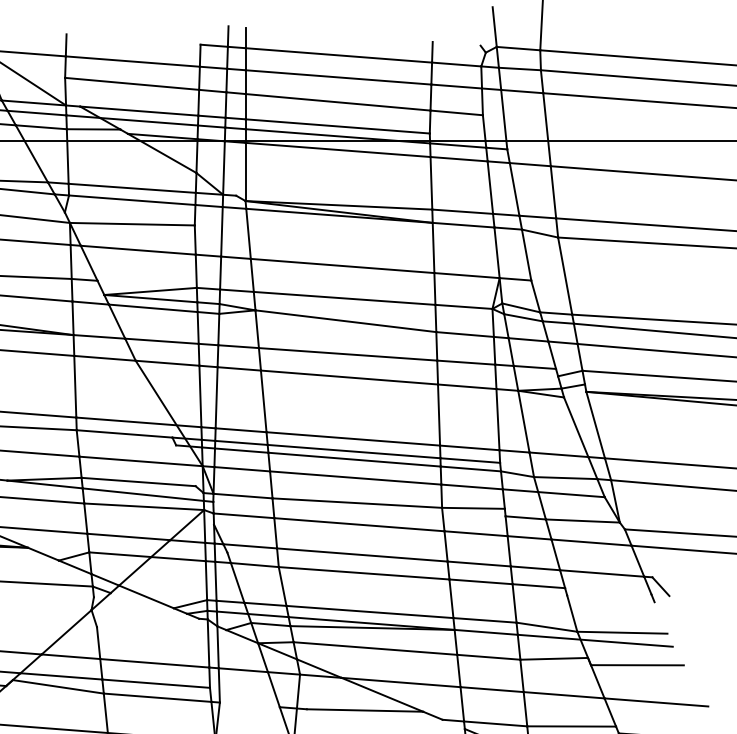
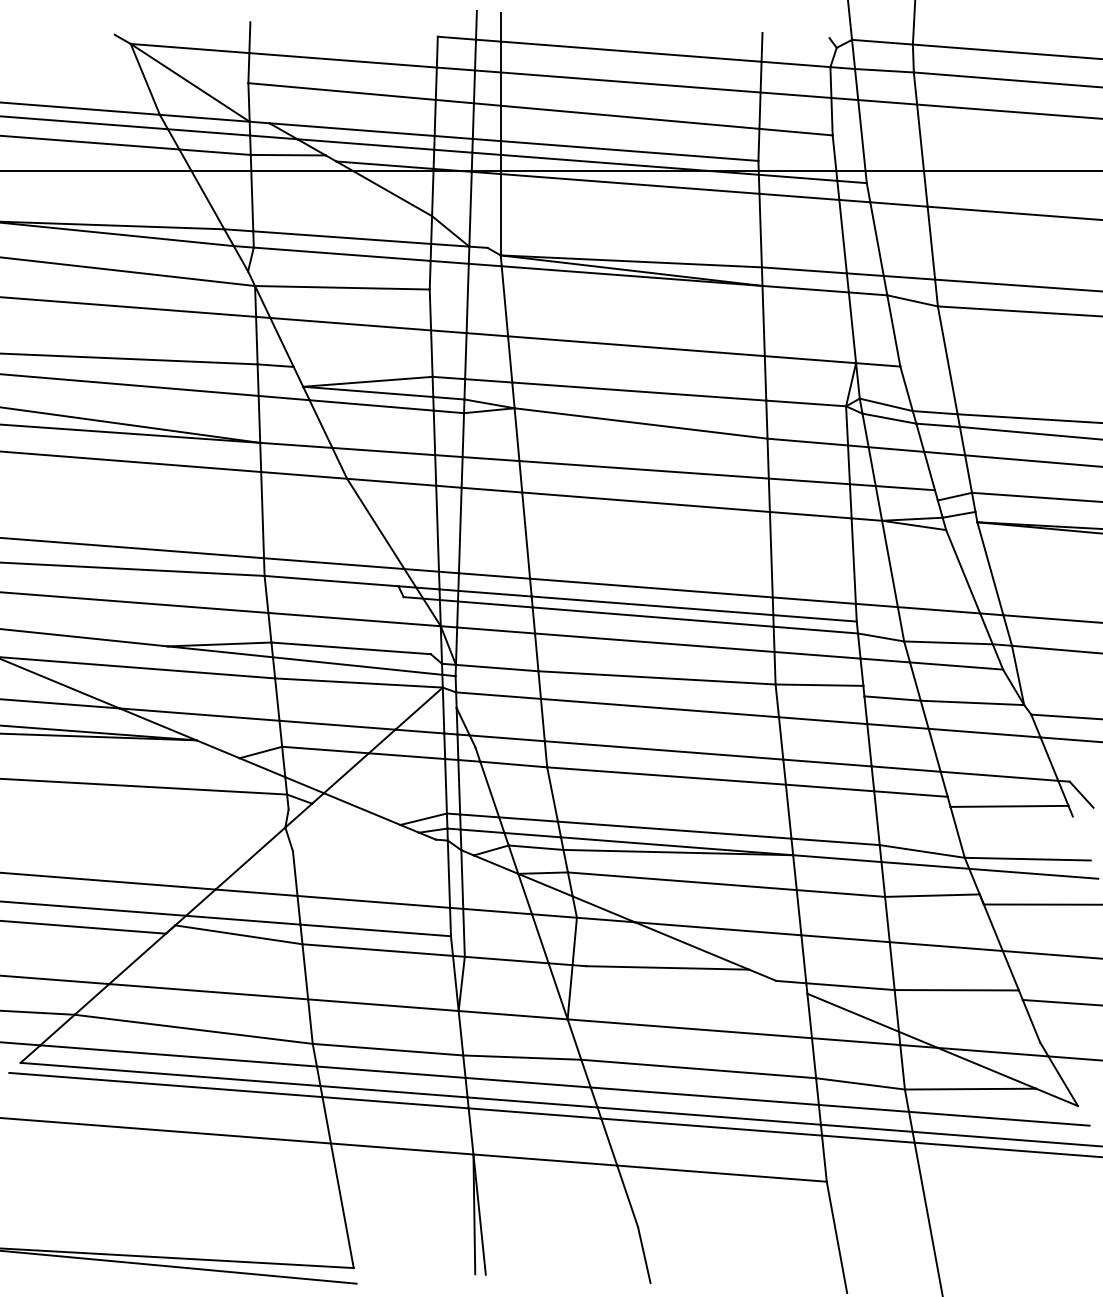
line: (609, 594) -> (1009, 805), added
line: (249, 704) -> (506, 959), added

